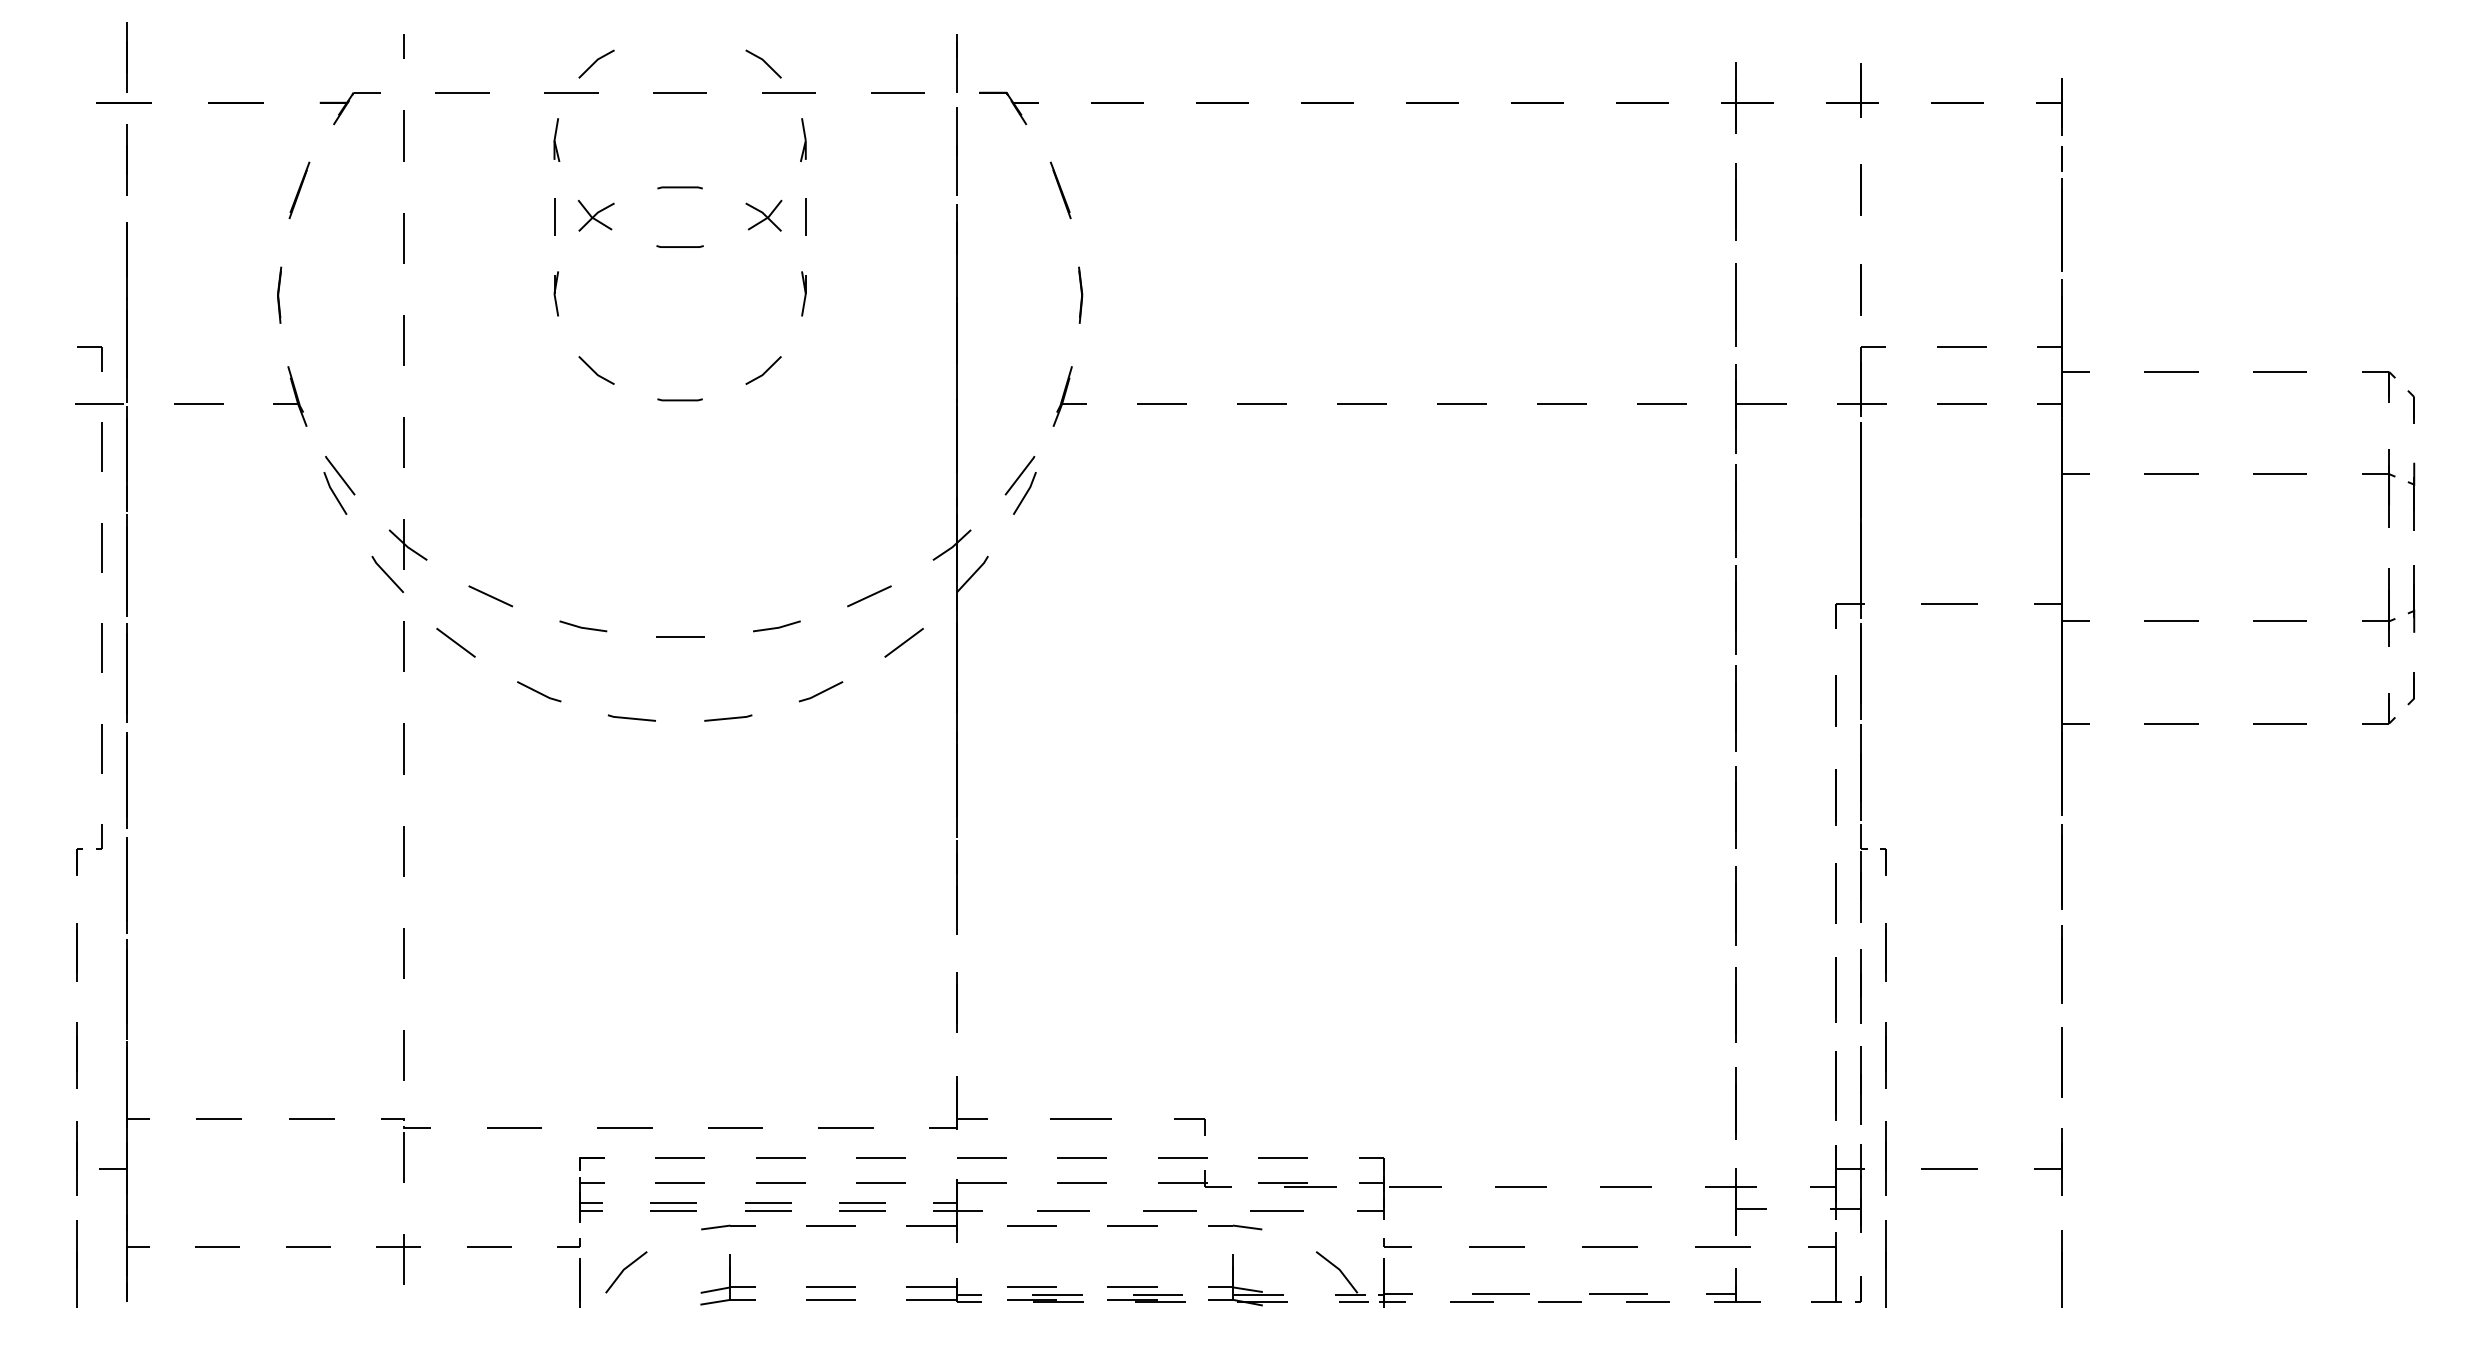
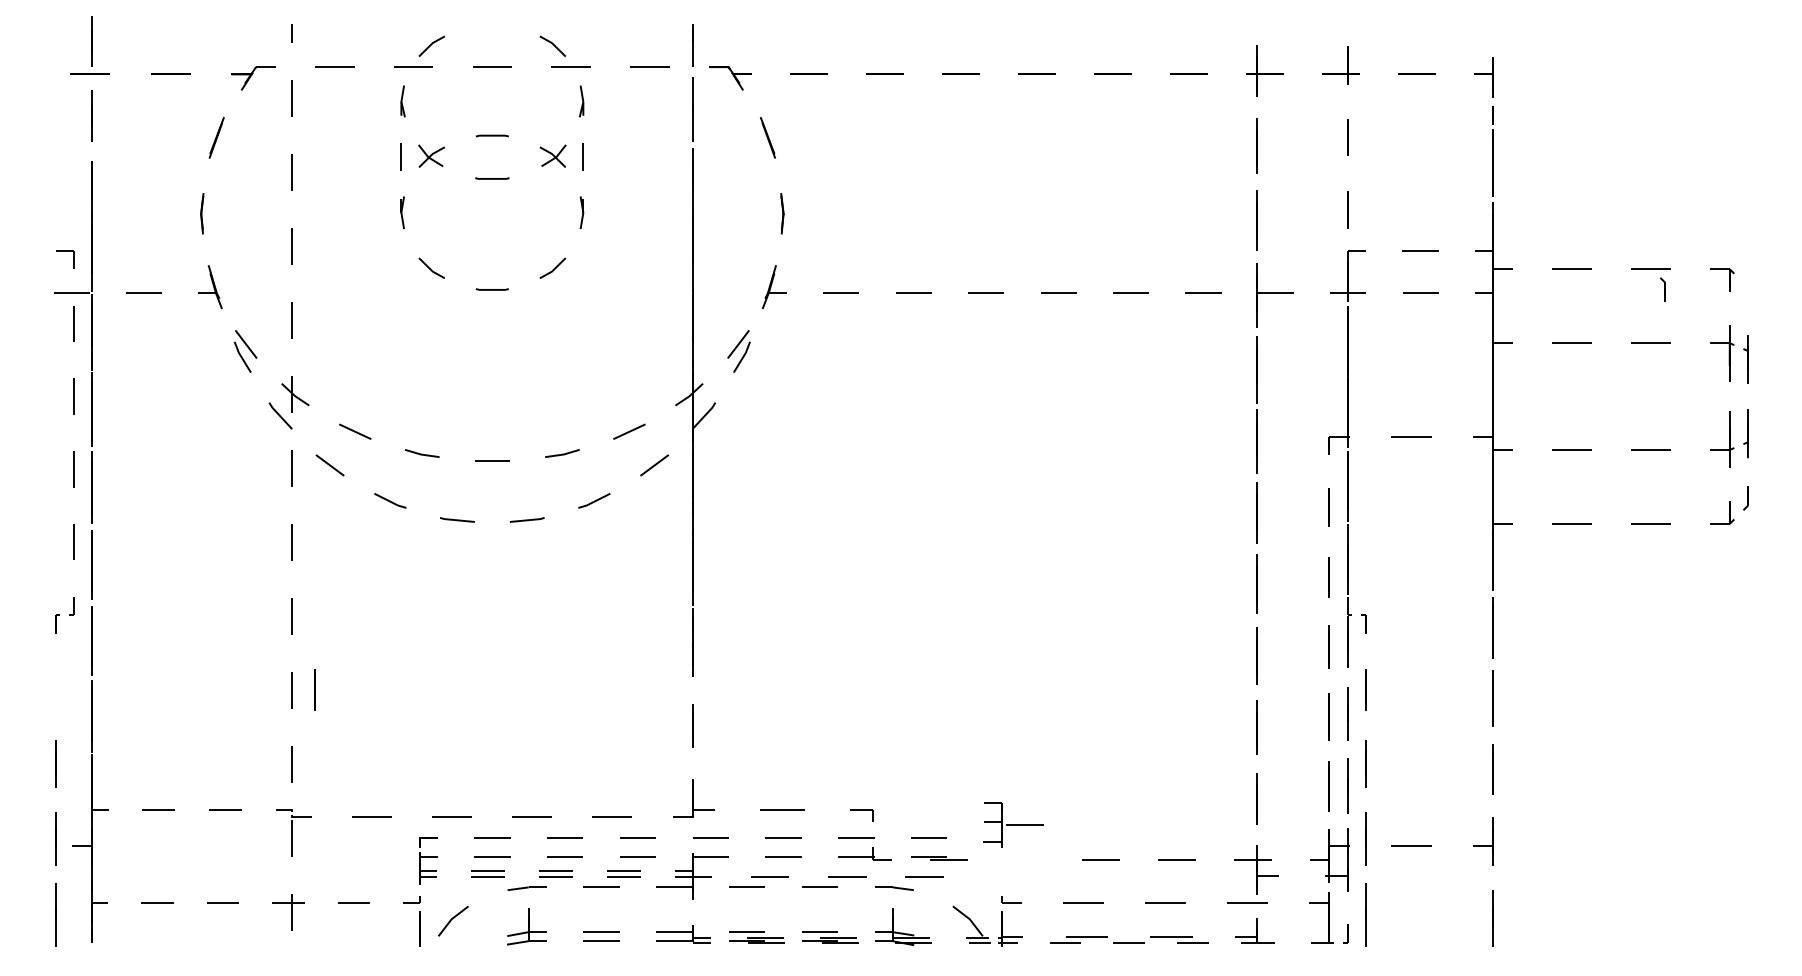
part: (2410, 406) -> (1662, 289), moved
line: (76, 952) -> (314, 689), moved
part: (1399, 1187) -> (1013, 824), moved

